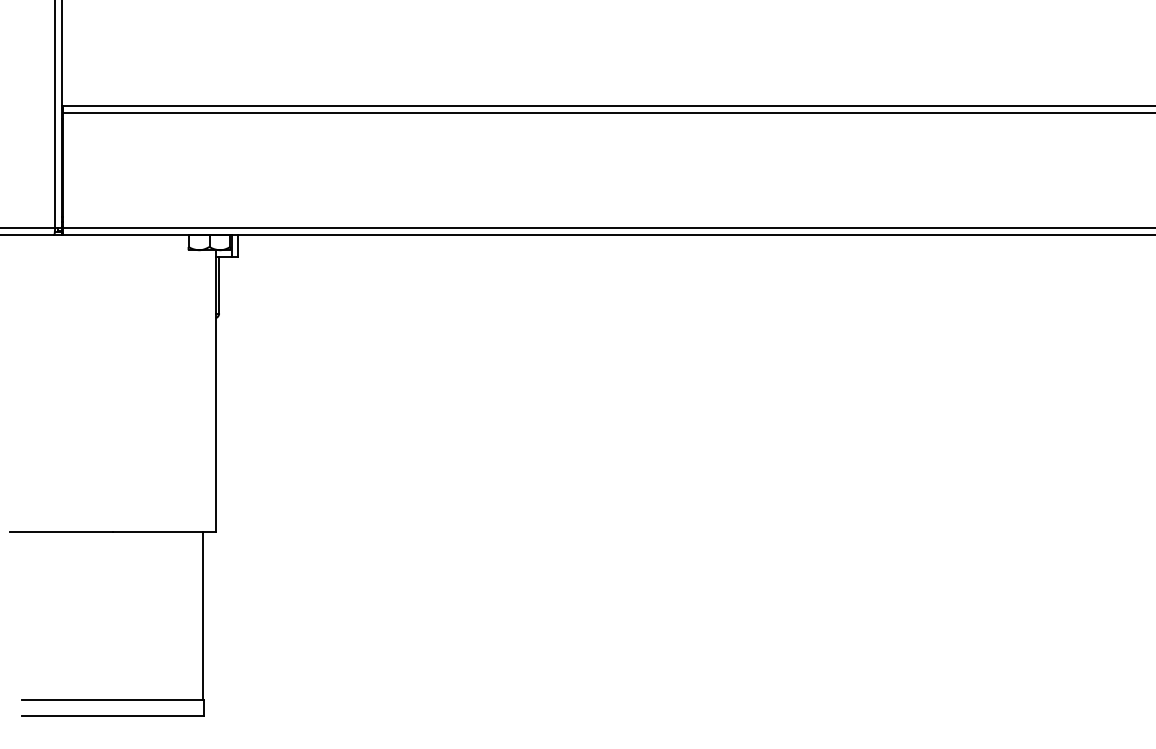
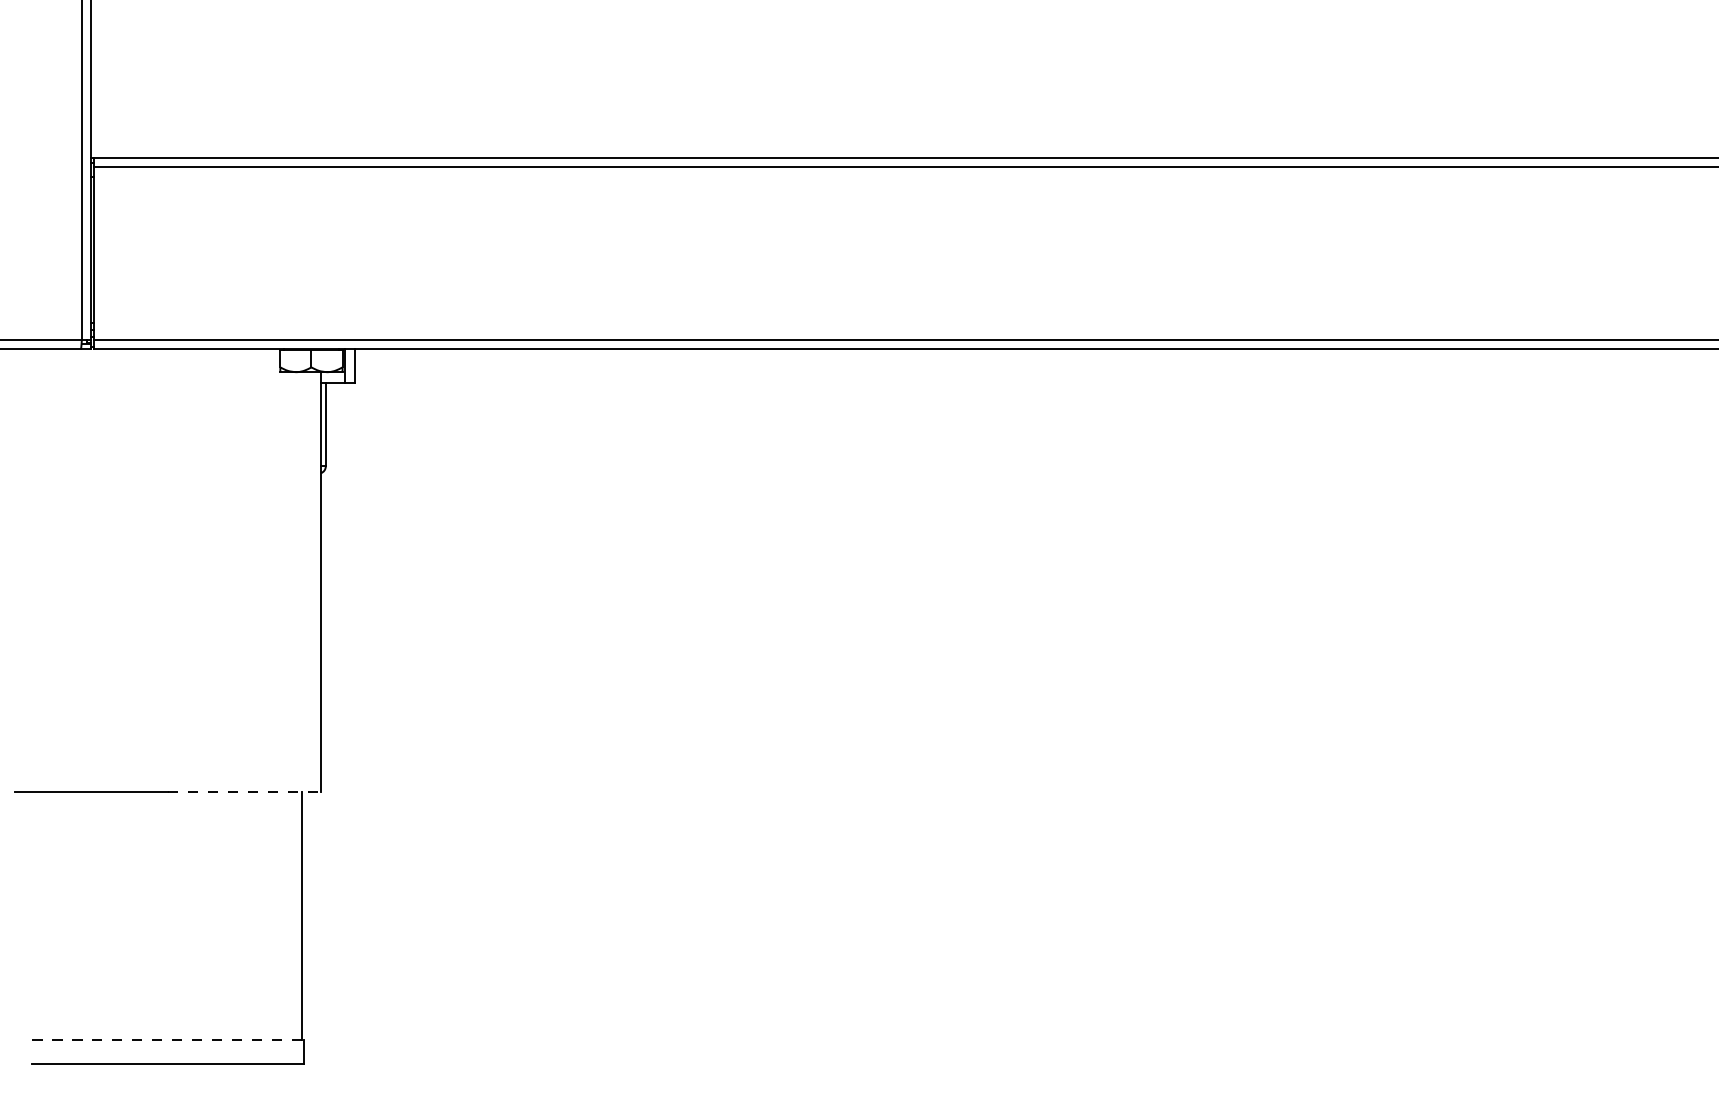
line: (164, 532) -> (244, 791), solid -> dashed
line: (113, 699) -> (168, 1040), solid -> dashed

